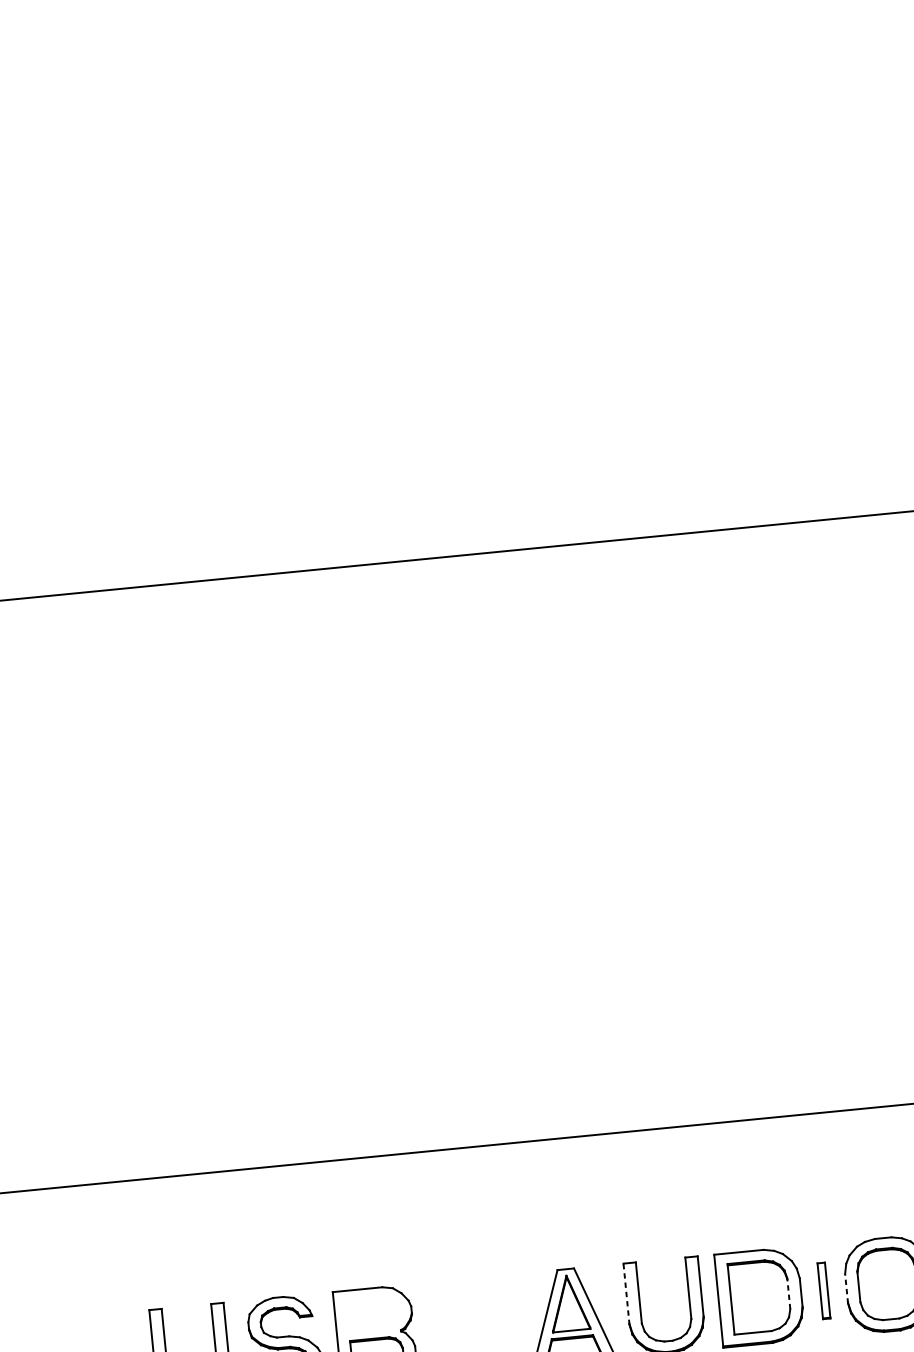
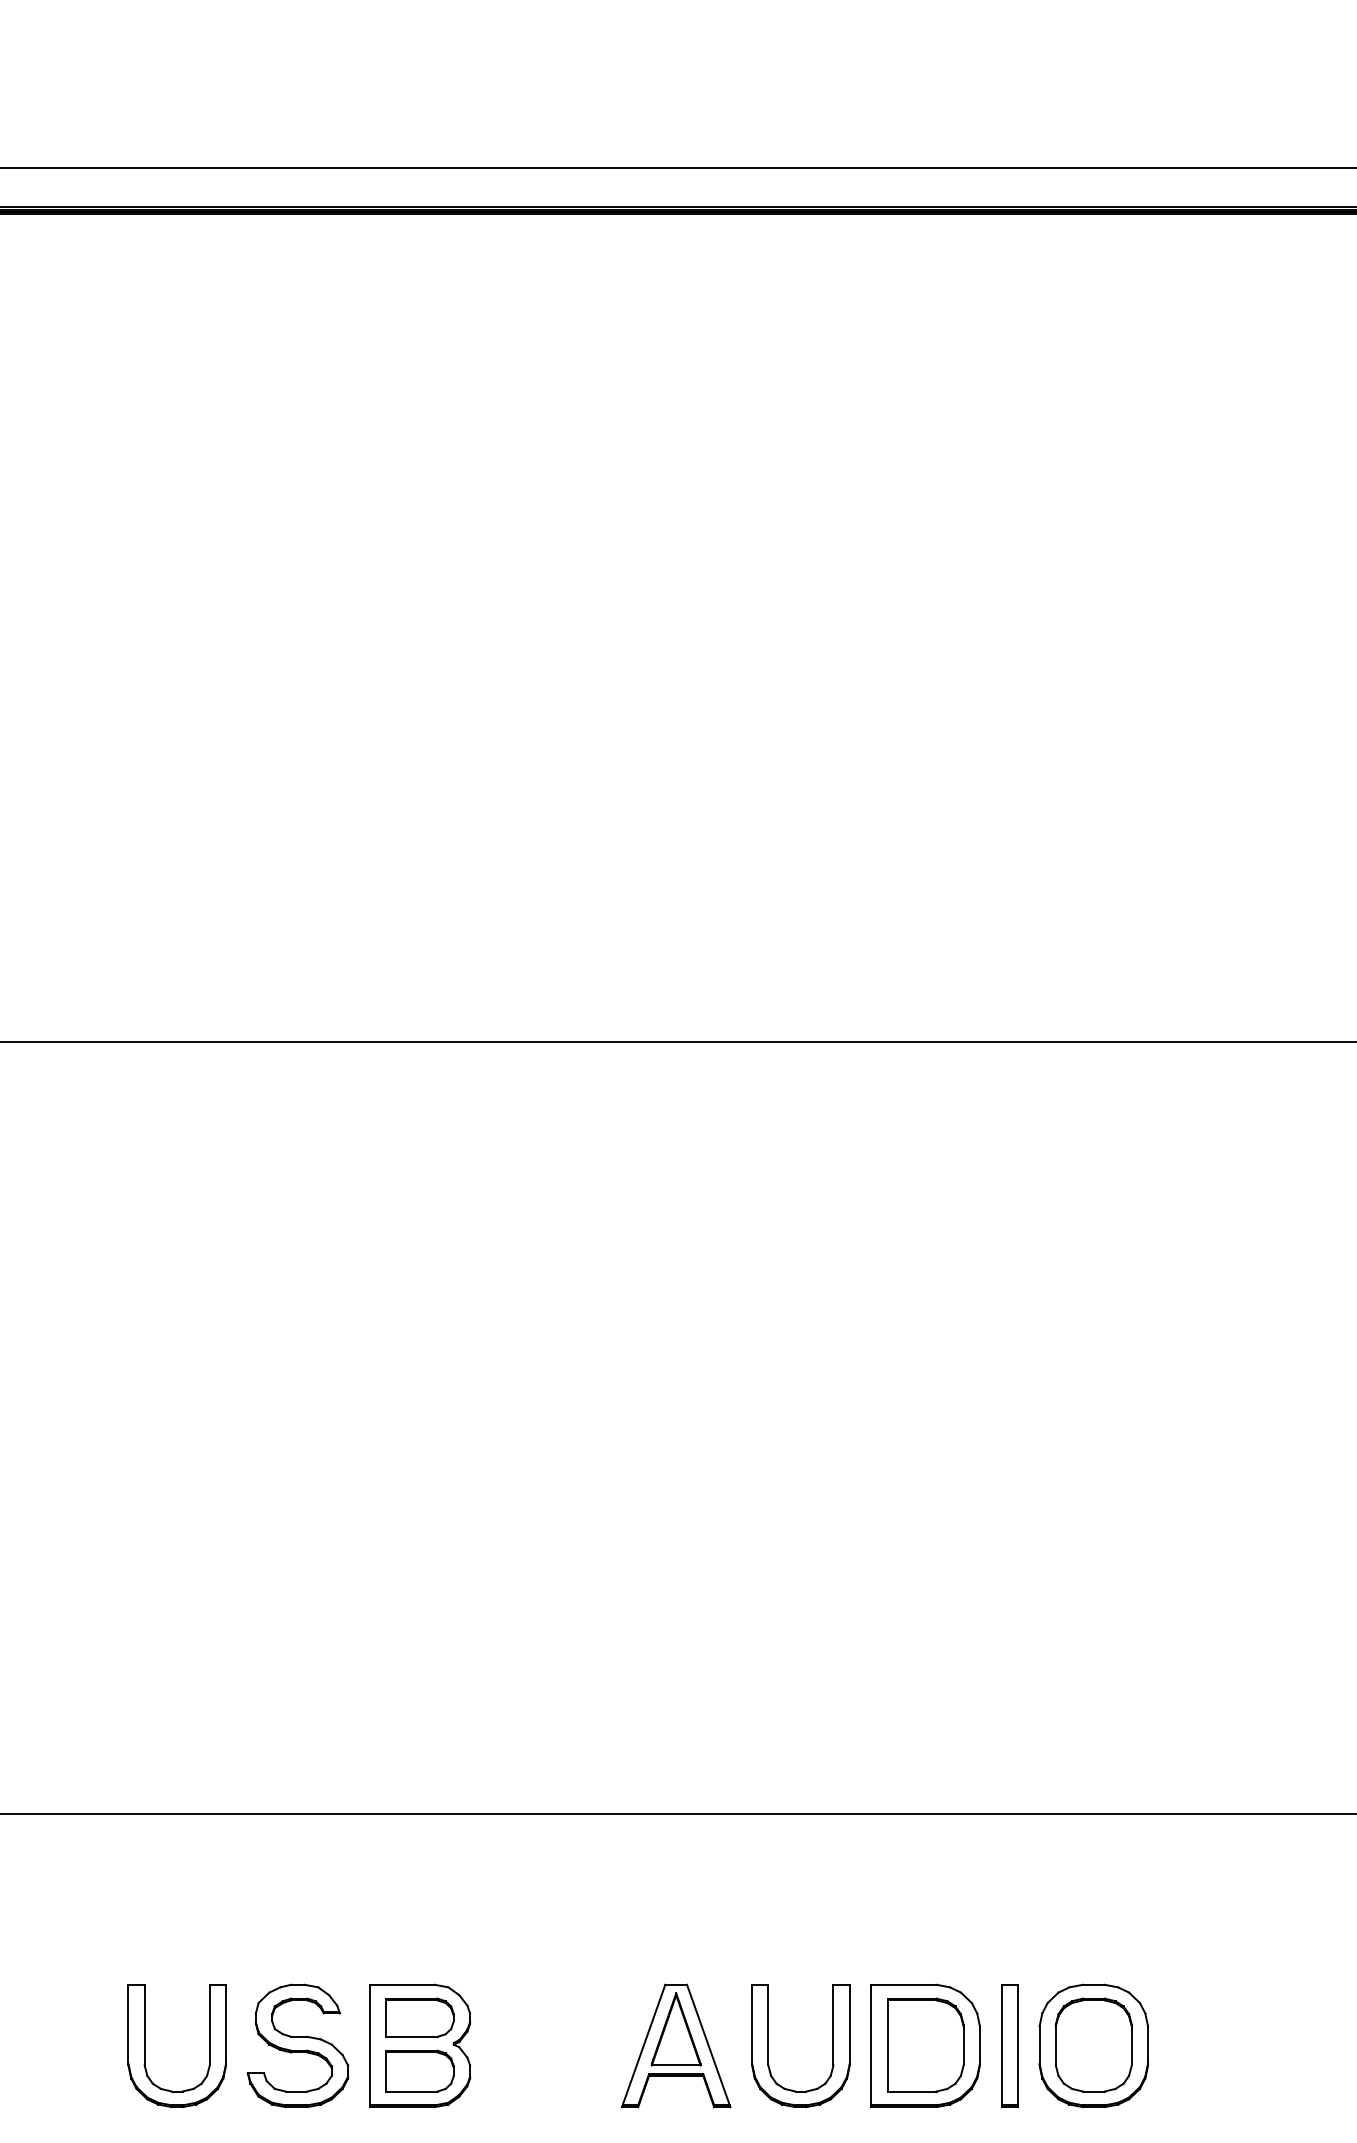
line: (846, 1288) -> (1039, 2045), dashed -> solid
part: (823, 1290) -> (1009, 2045), size x1.67
line: (626, 1293) -> (752, 2024), dashed -> solid
line: (788, 1293) -> (963, 2044), dashed -> solid
part: (373, 1313) -> (419, 2017), added

